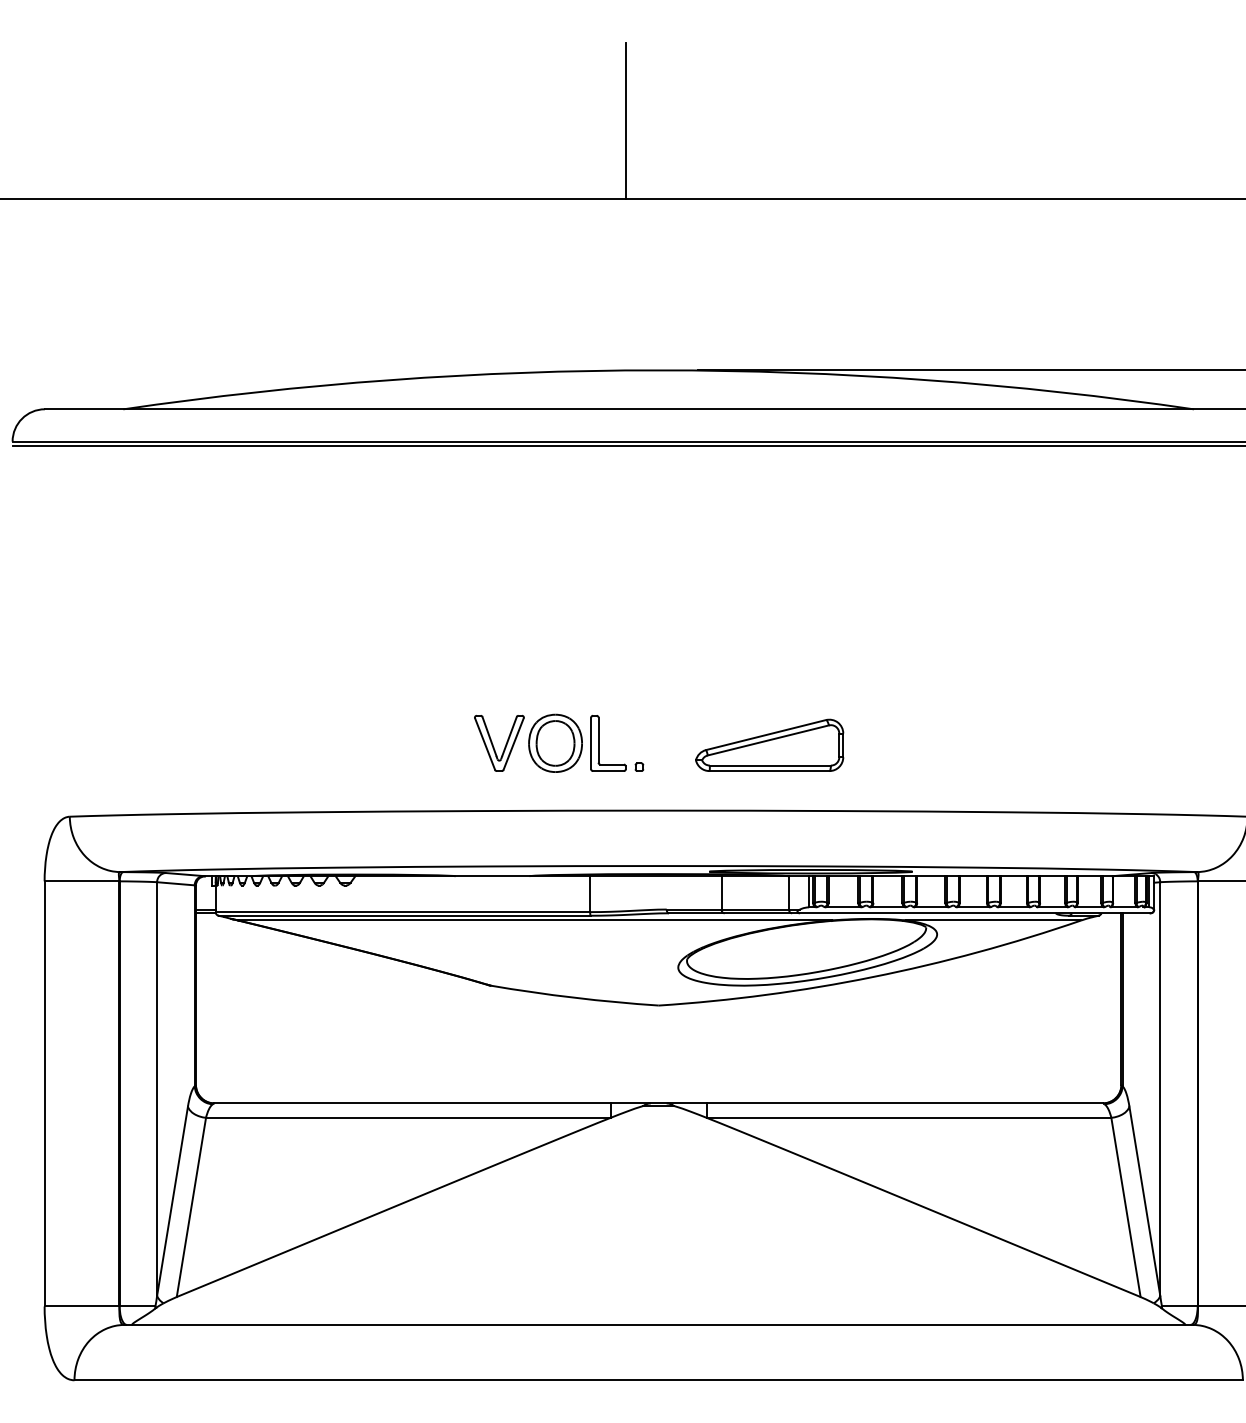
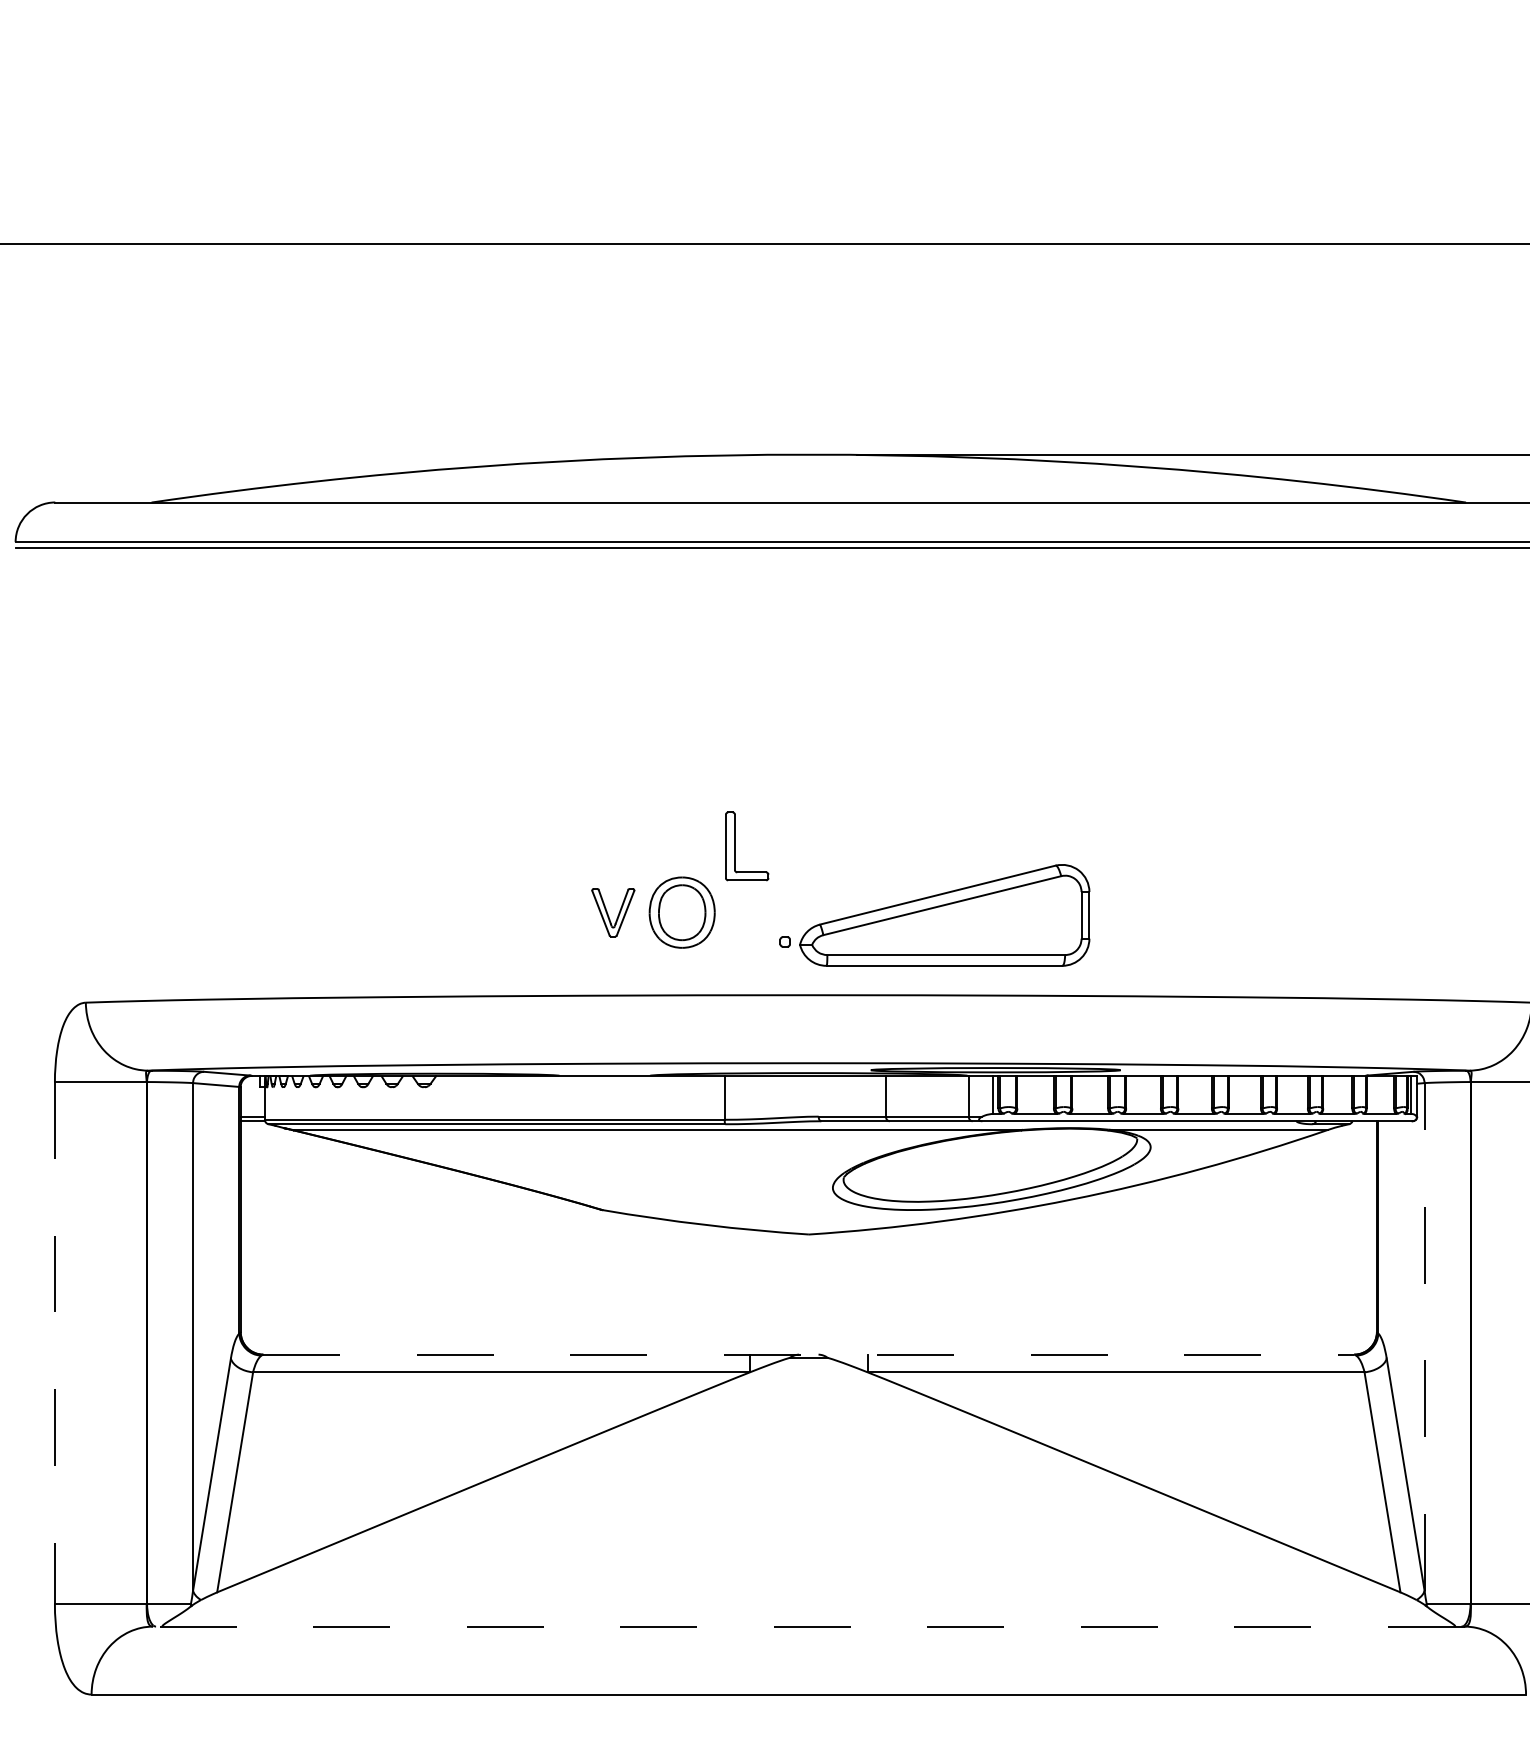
line: (626, 120) -> (769, 147), removed
part: (499, 743) -> (613, 912), size x0.7
part: (599, 743) -> (736, 846), moved
part: (769, 744) -> (944, 914), size x1.6
line: (1160, 1088) -> (1424, 1336), solid -> dashed
line: (44, 1093) -> (54, 1342), solid -> dashed
line: (659, 1103) -> (809, 1354), solid -> dashed
line: (658, 1324) -> (808, 1626), solid -> dashed

